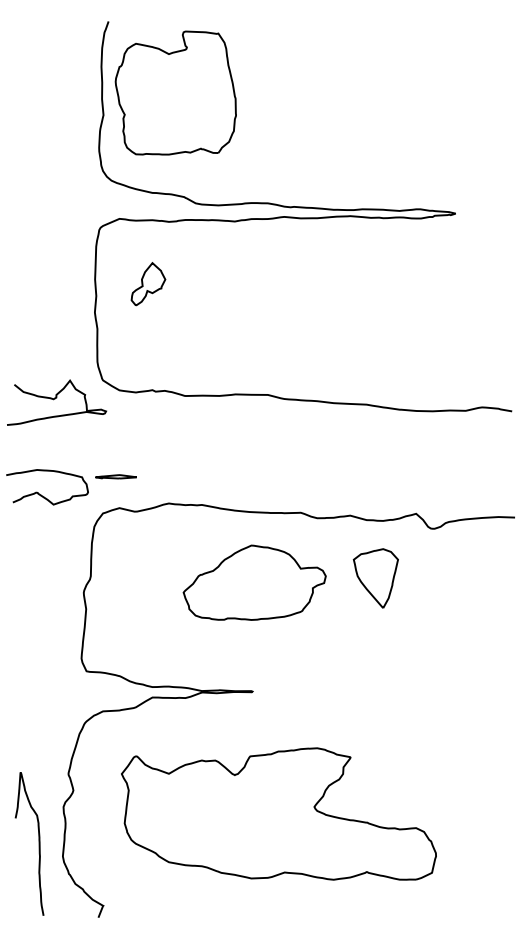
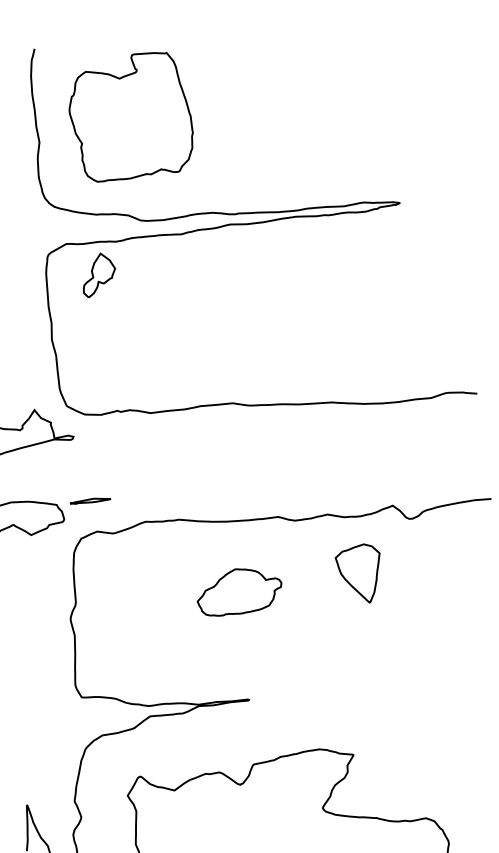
part: (175, 92) -> (130, 116), moved
part: (148, 284) -> (98, 275), moved
part: (254, 582) -> (239, 591), size x0.6

